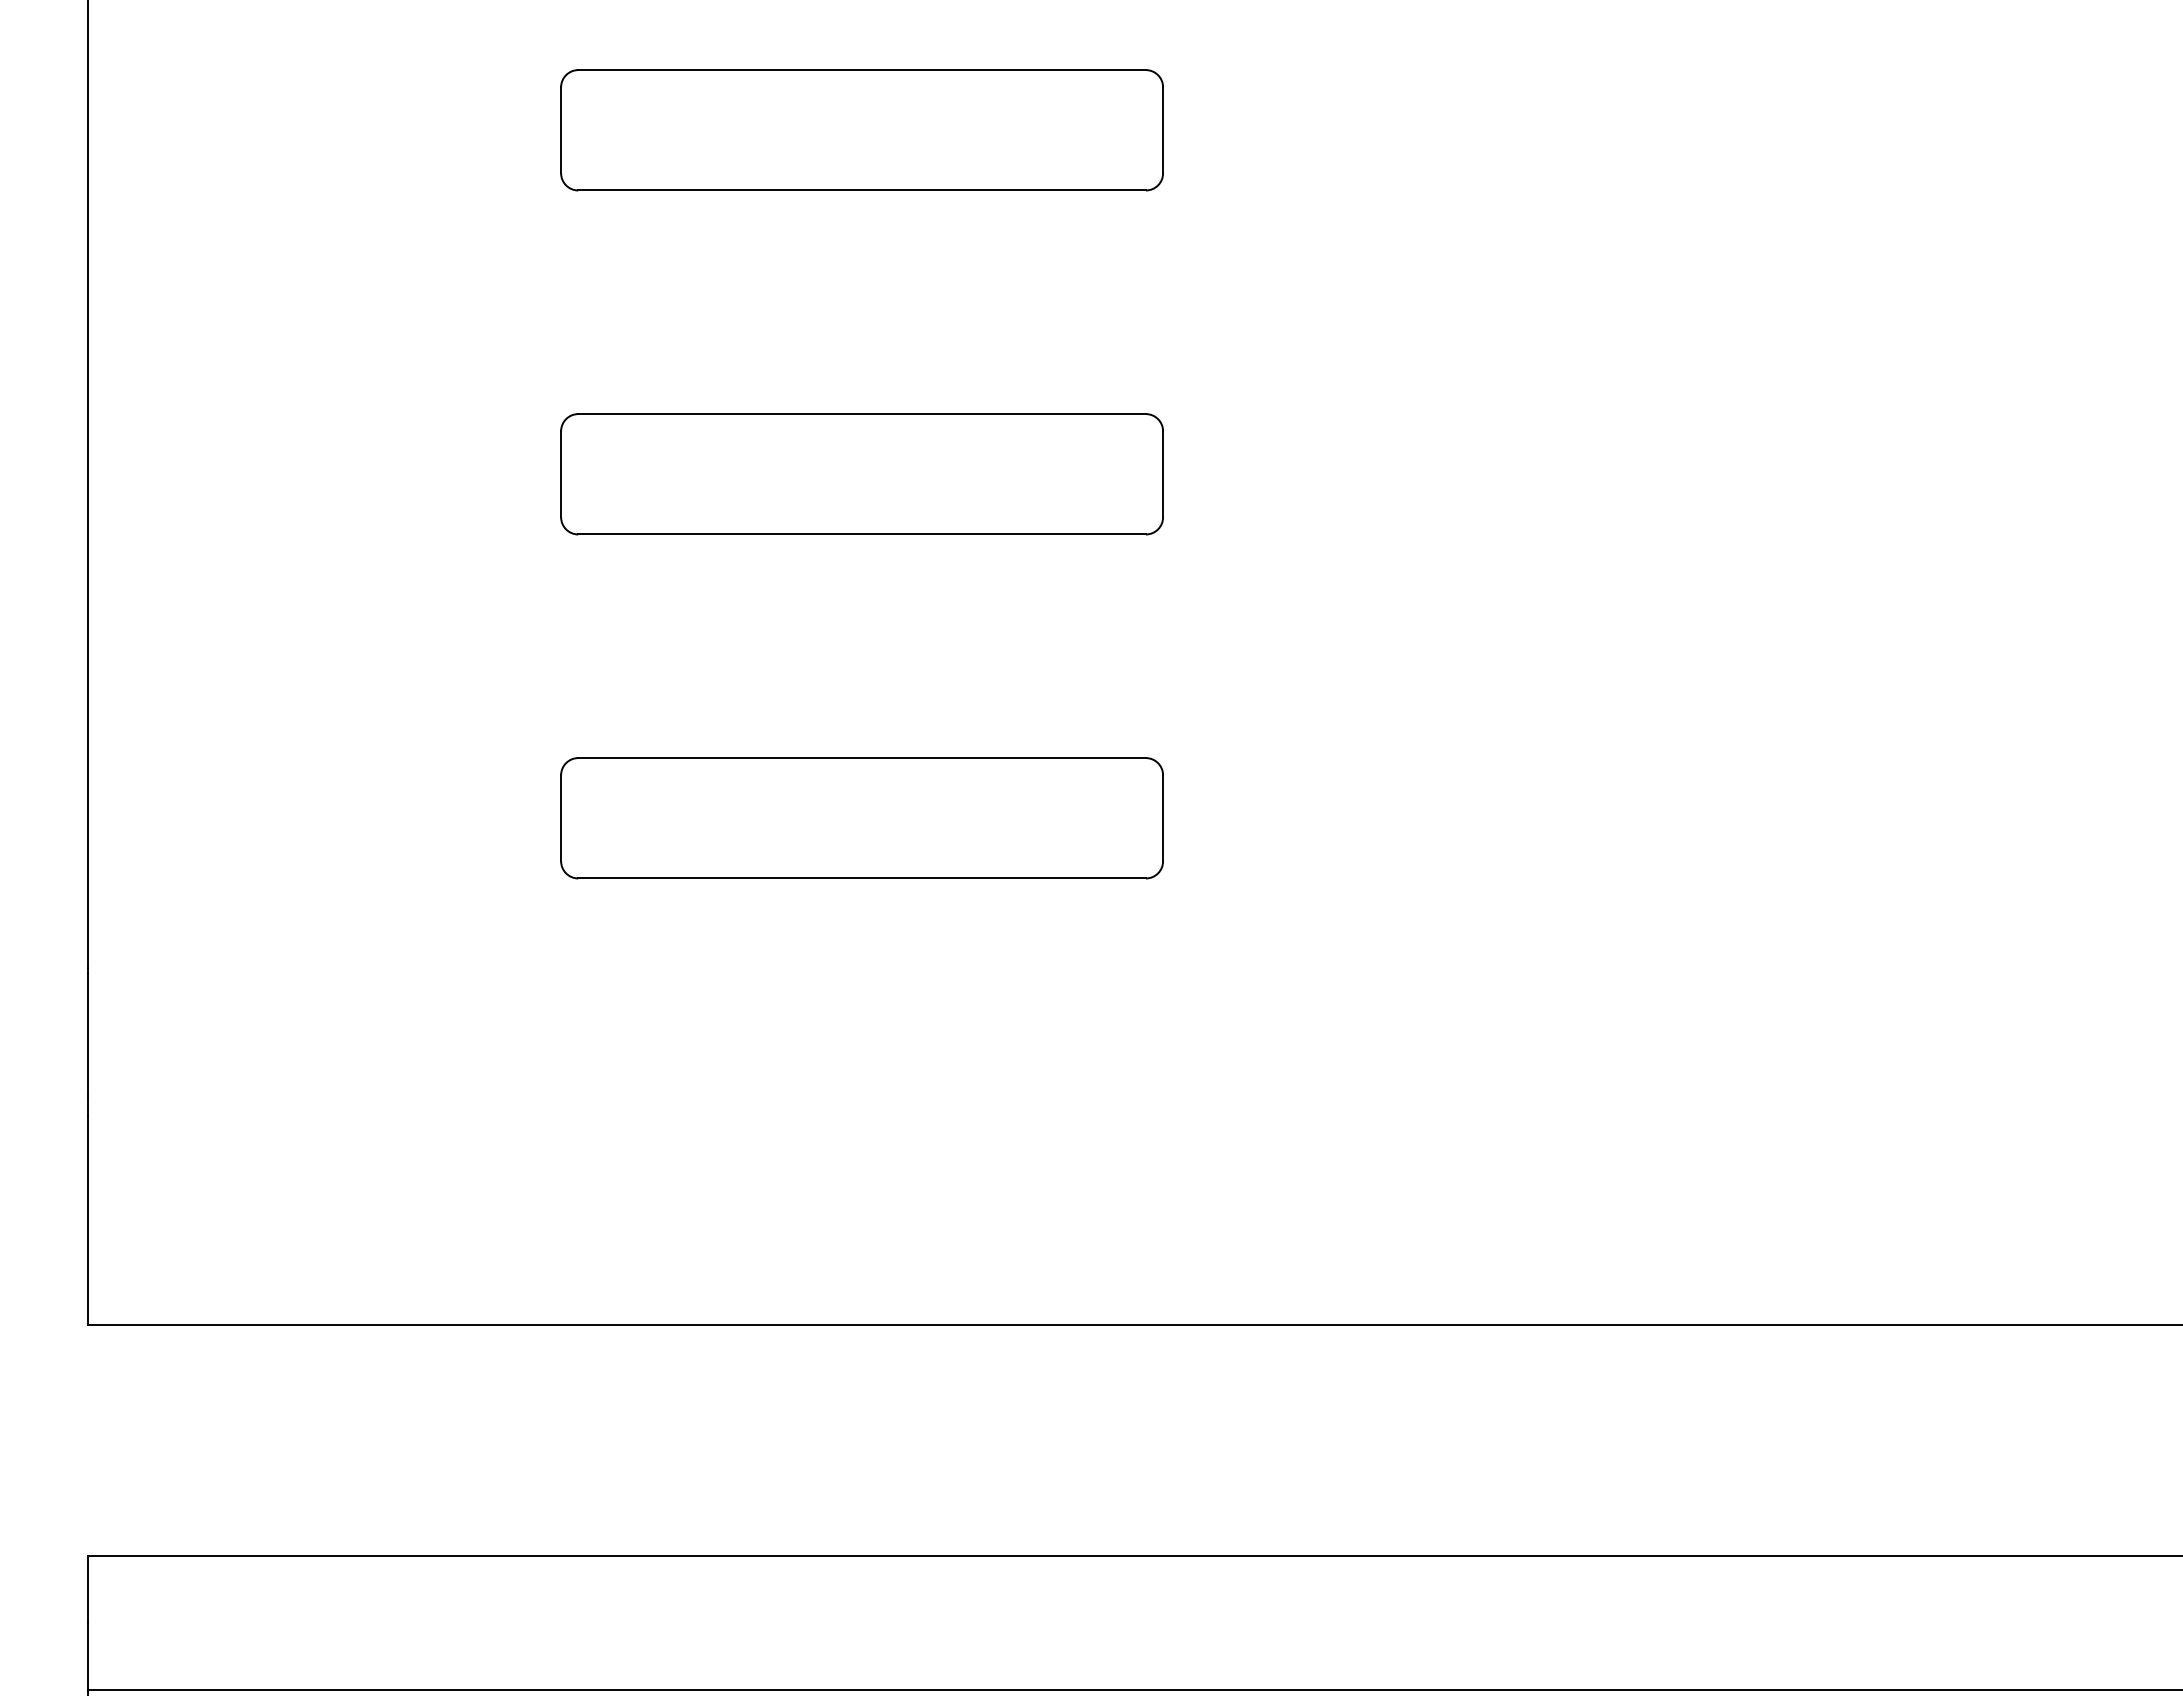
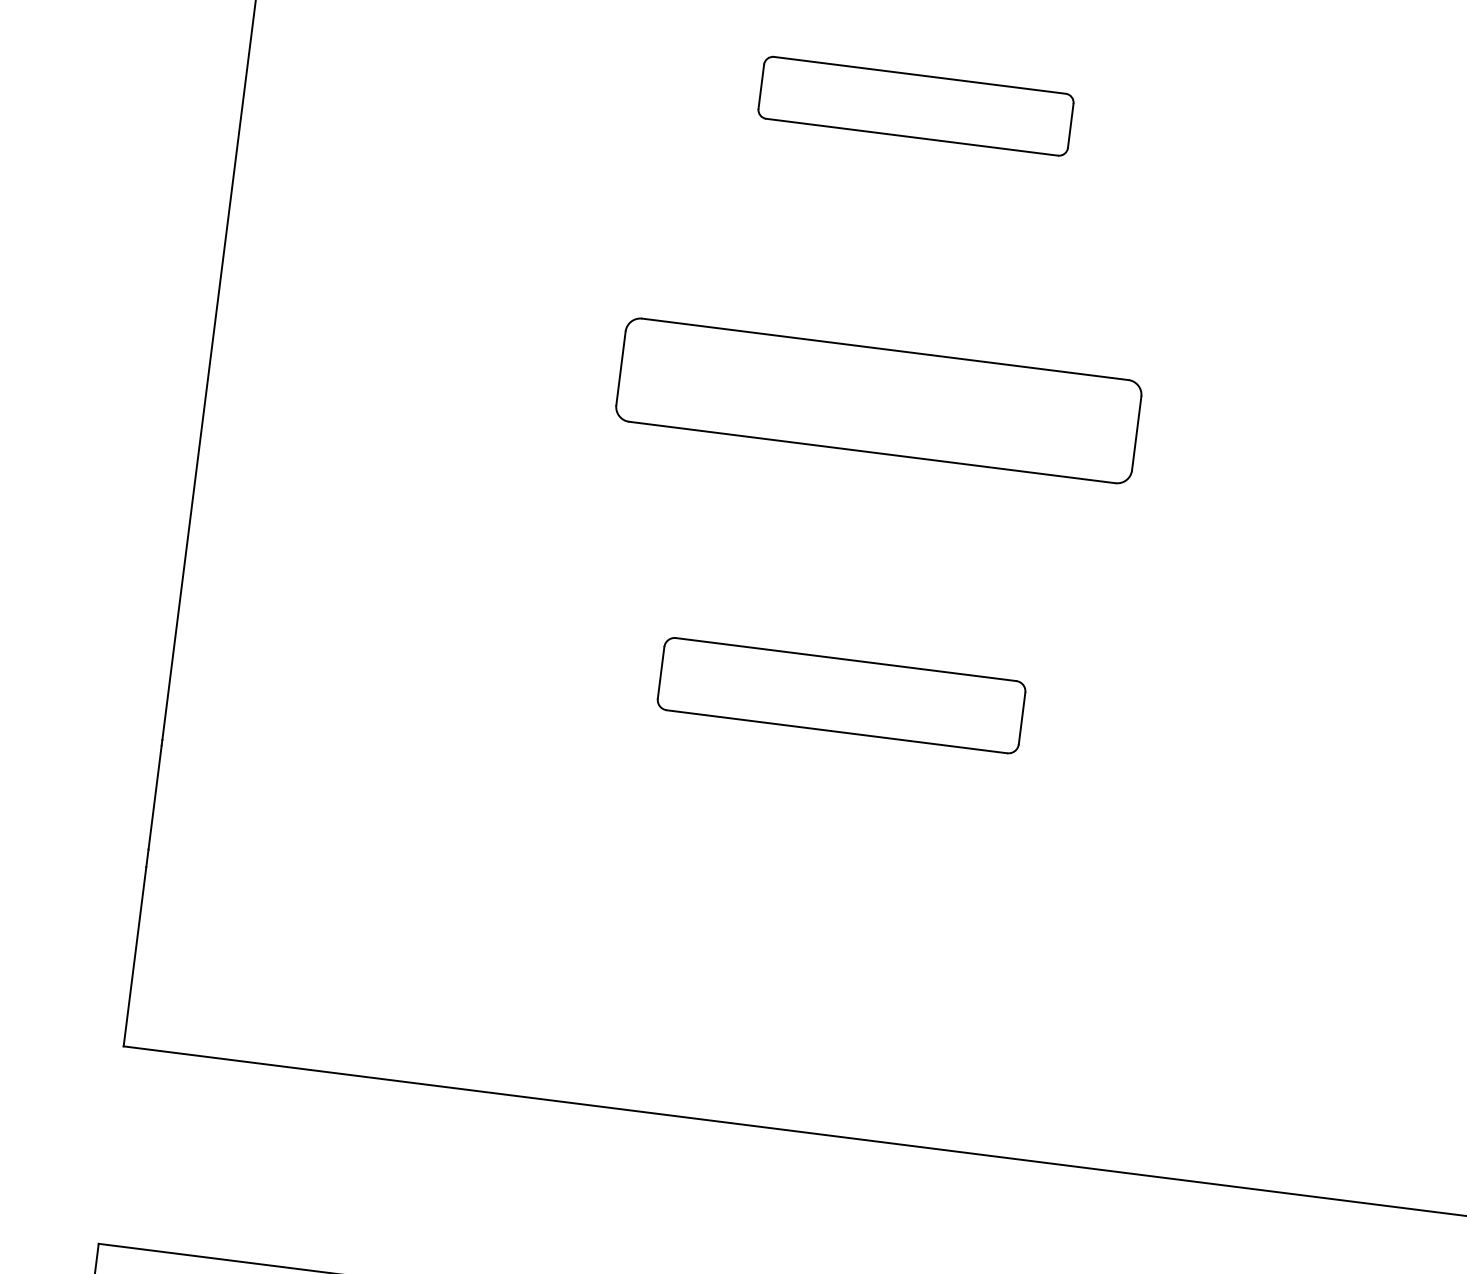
part: (861, 130) -> (915, 106), size x0.6
part: (861, 818) -> (841, 695), size x0.7

